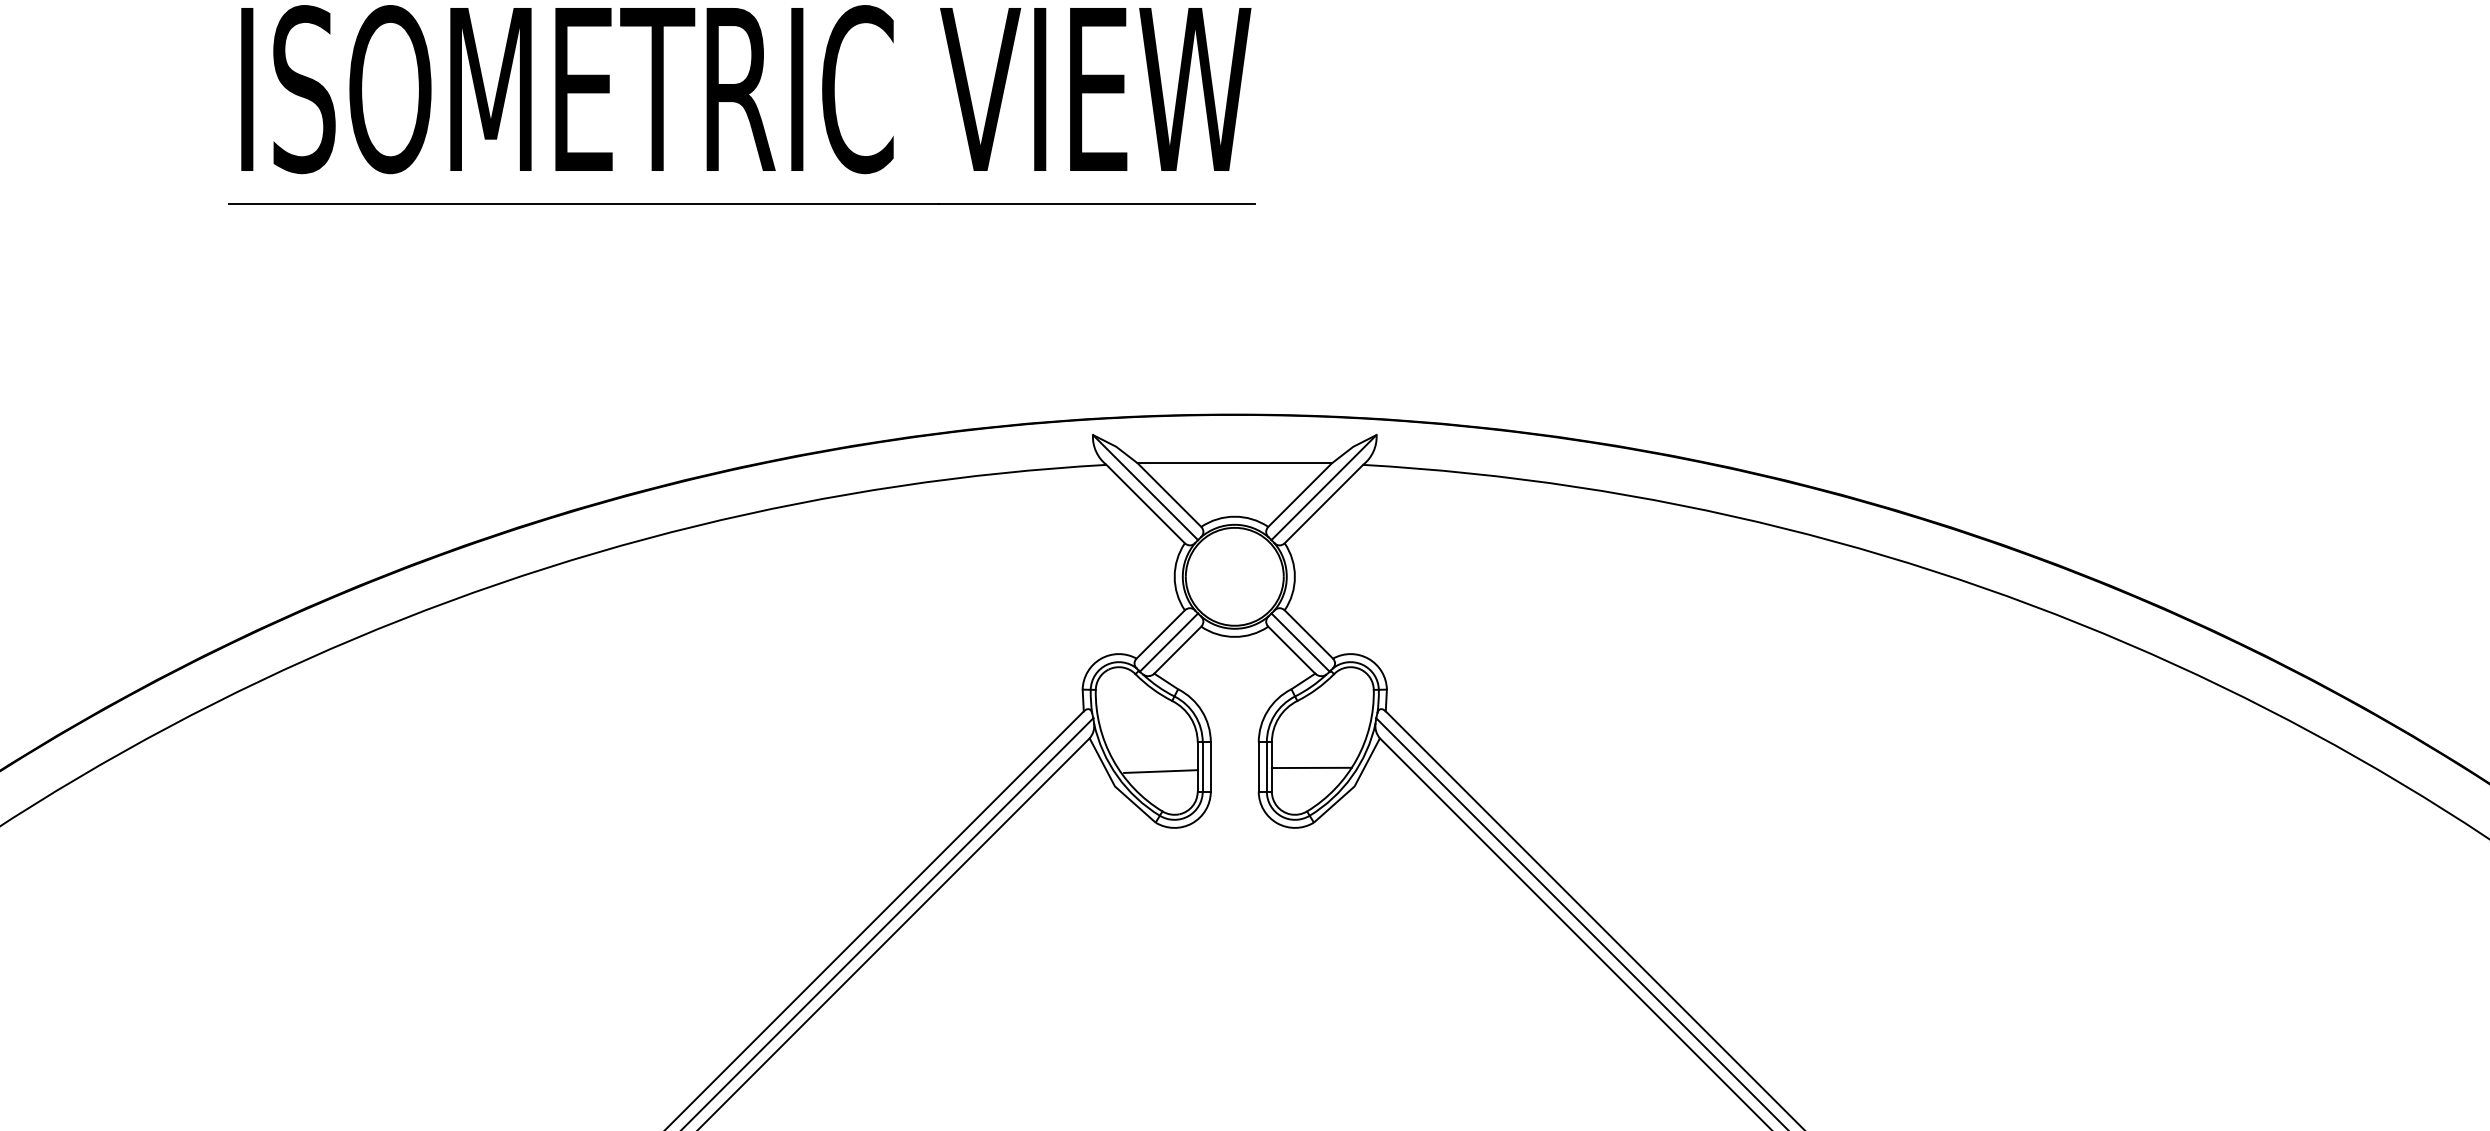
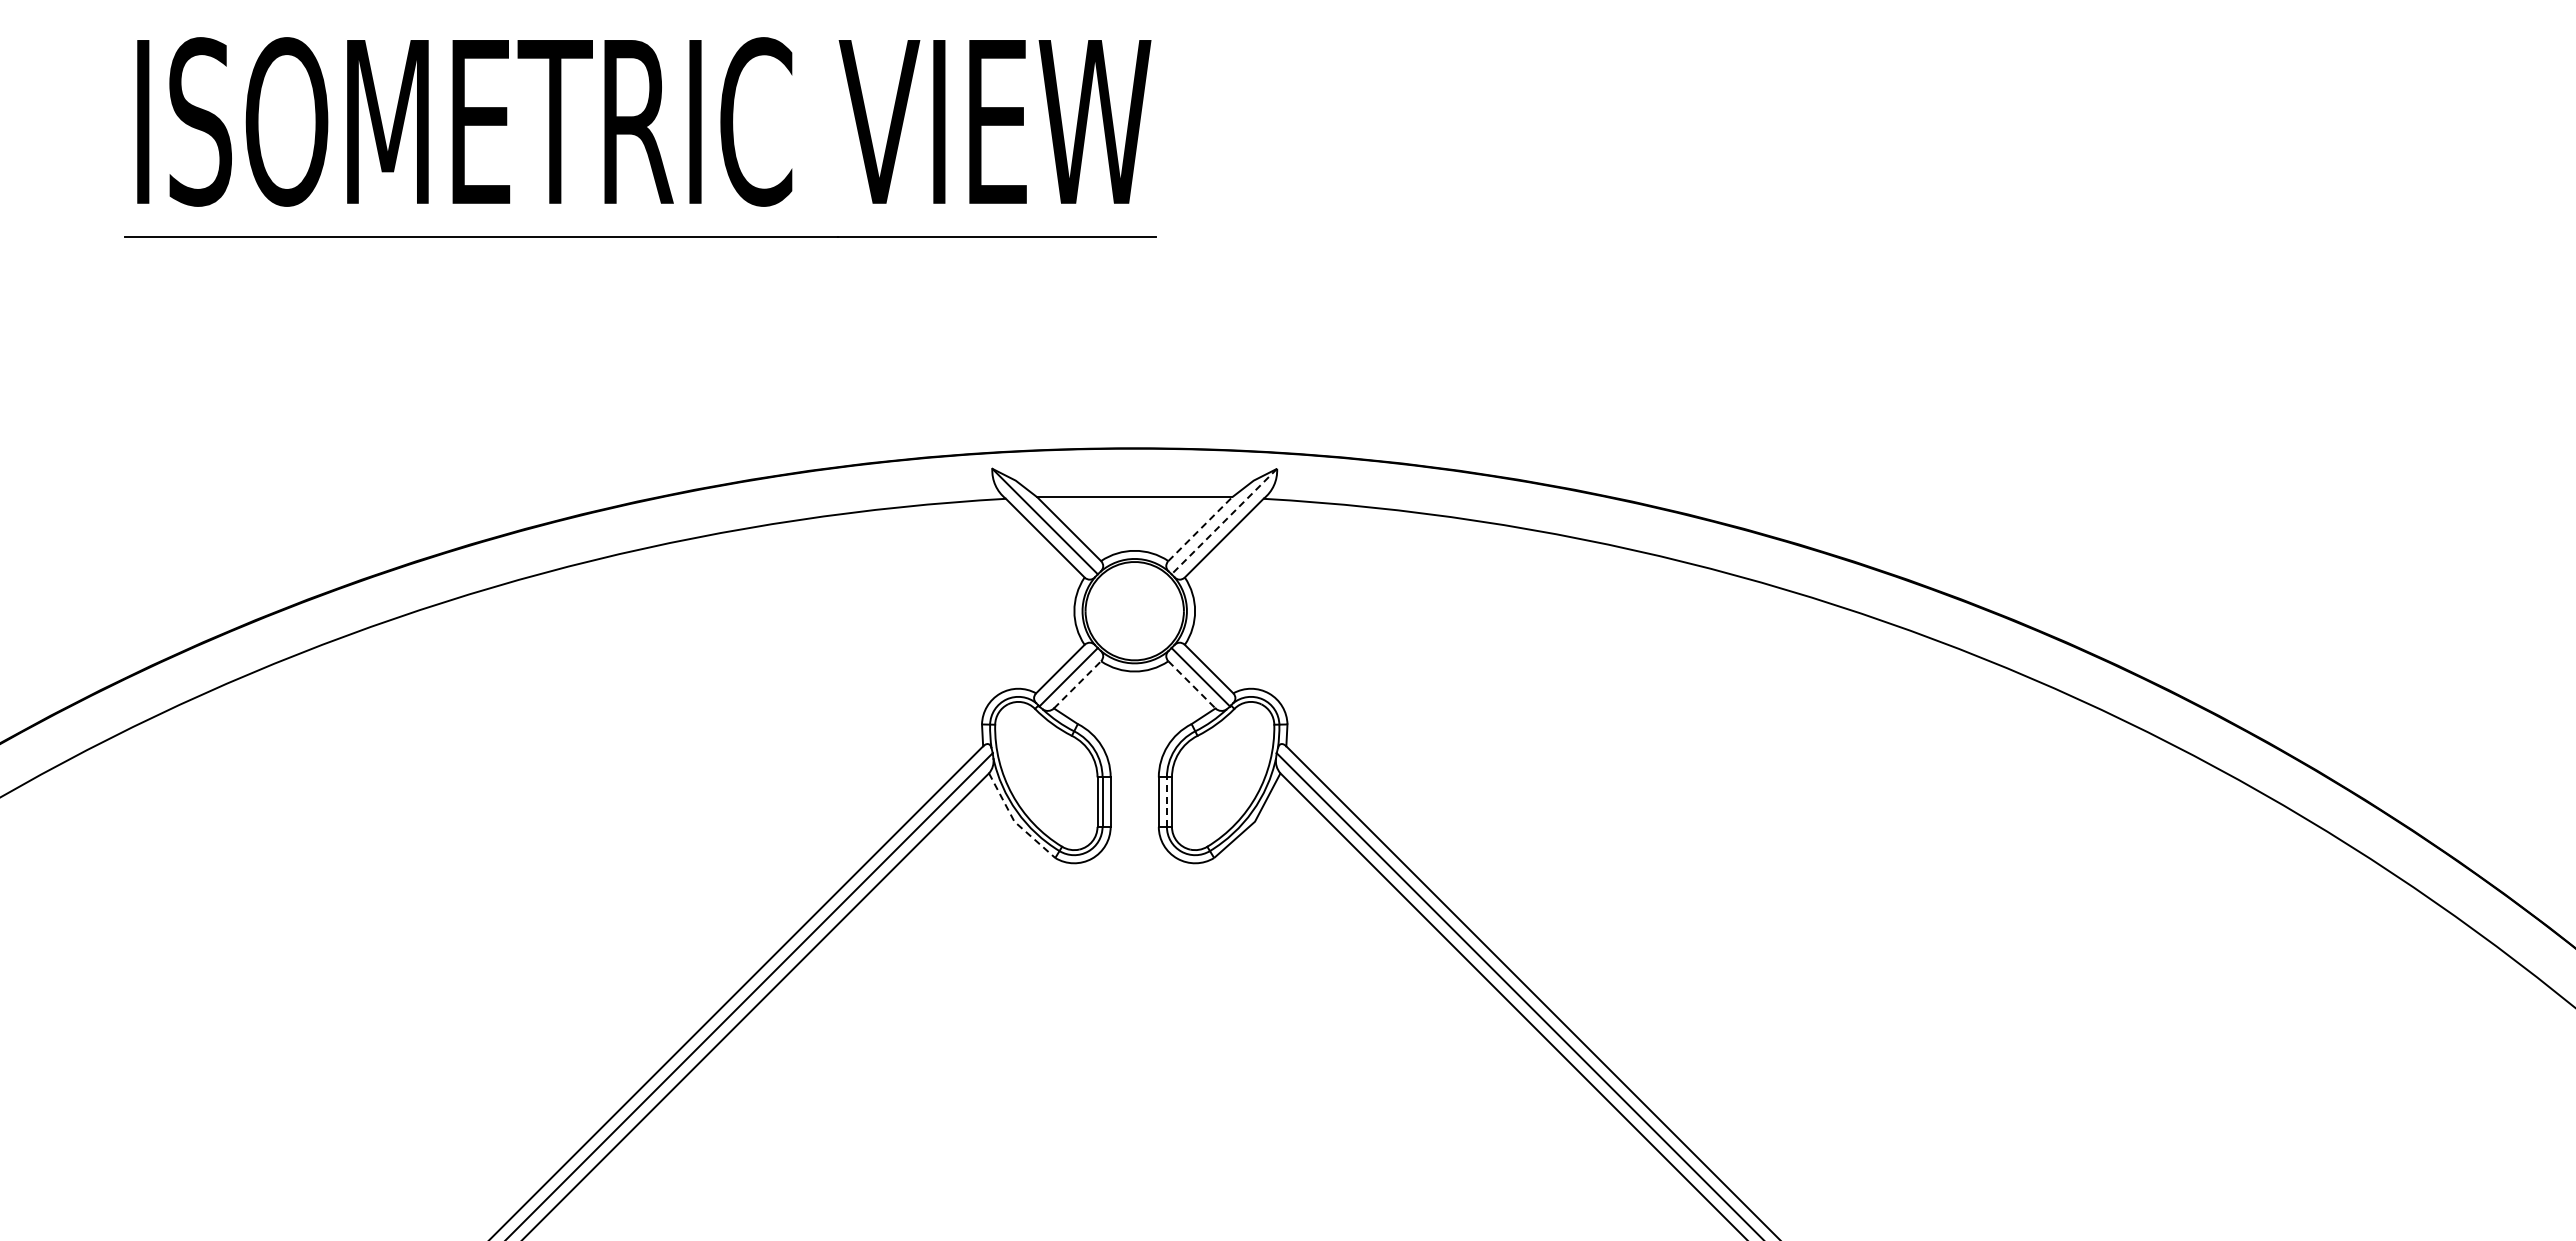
line: (1324, 487) -> (1224, 521), solid -> dashed
line: (1300, 494) -> (1200, 528), solid -> dashed
line: (1177, 649) -> (1077, 684), solid -> dashed
line: (1292, 650) -> (1192, 685), solid -> dashed
line: (1266, 767) -> (1166, 802), solid -> dashed
line: (1311, 767) -> (1211, 802), removed
line: (1160, 771) -> (1060, 806), removed
line: (1115, 786) -> (1014, 821), solid -> dashed

